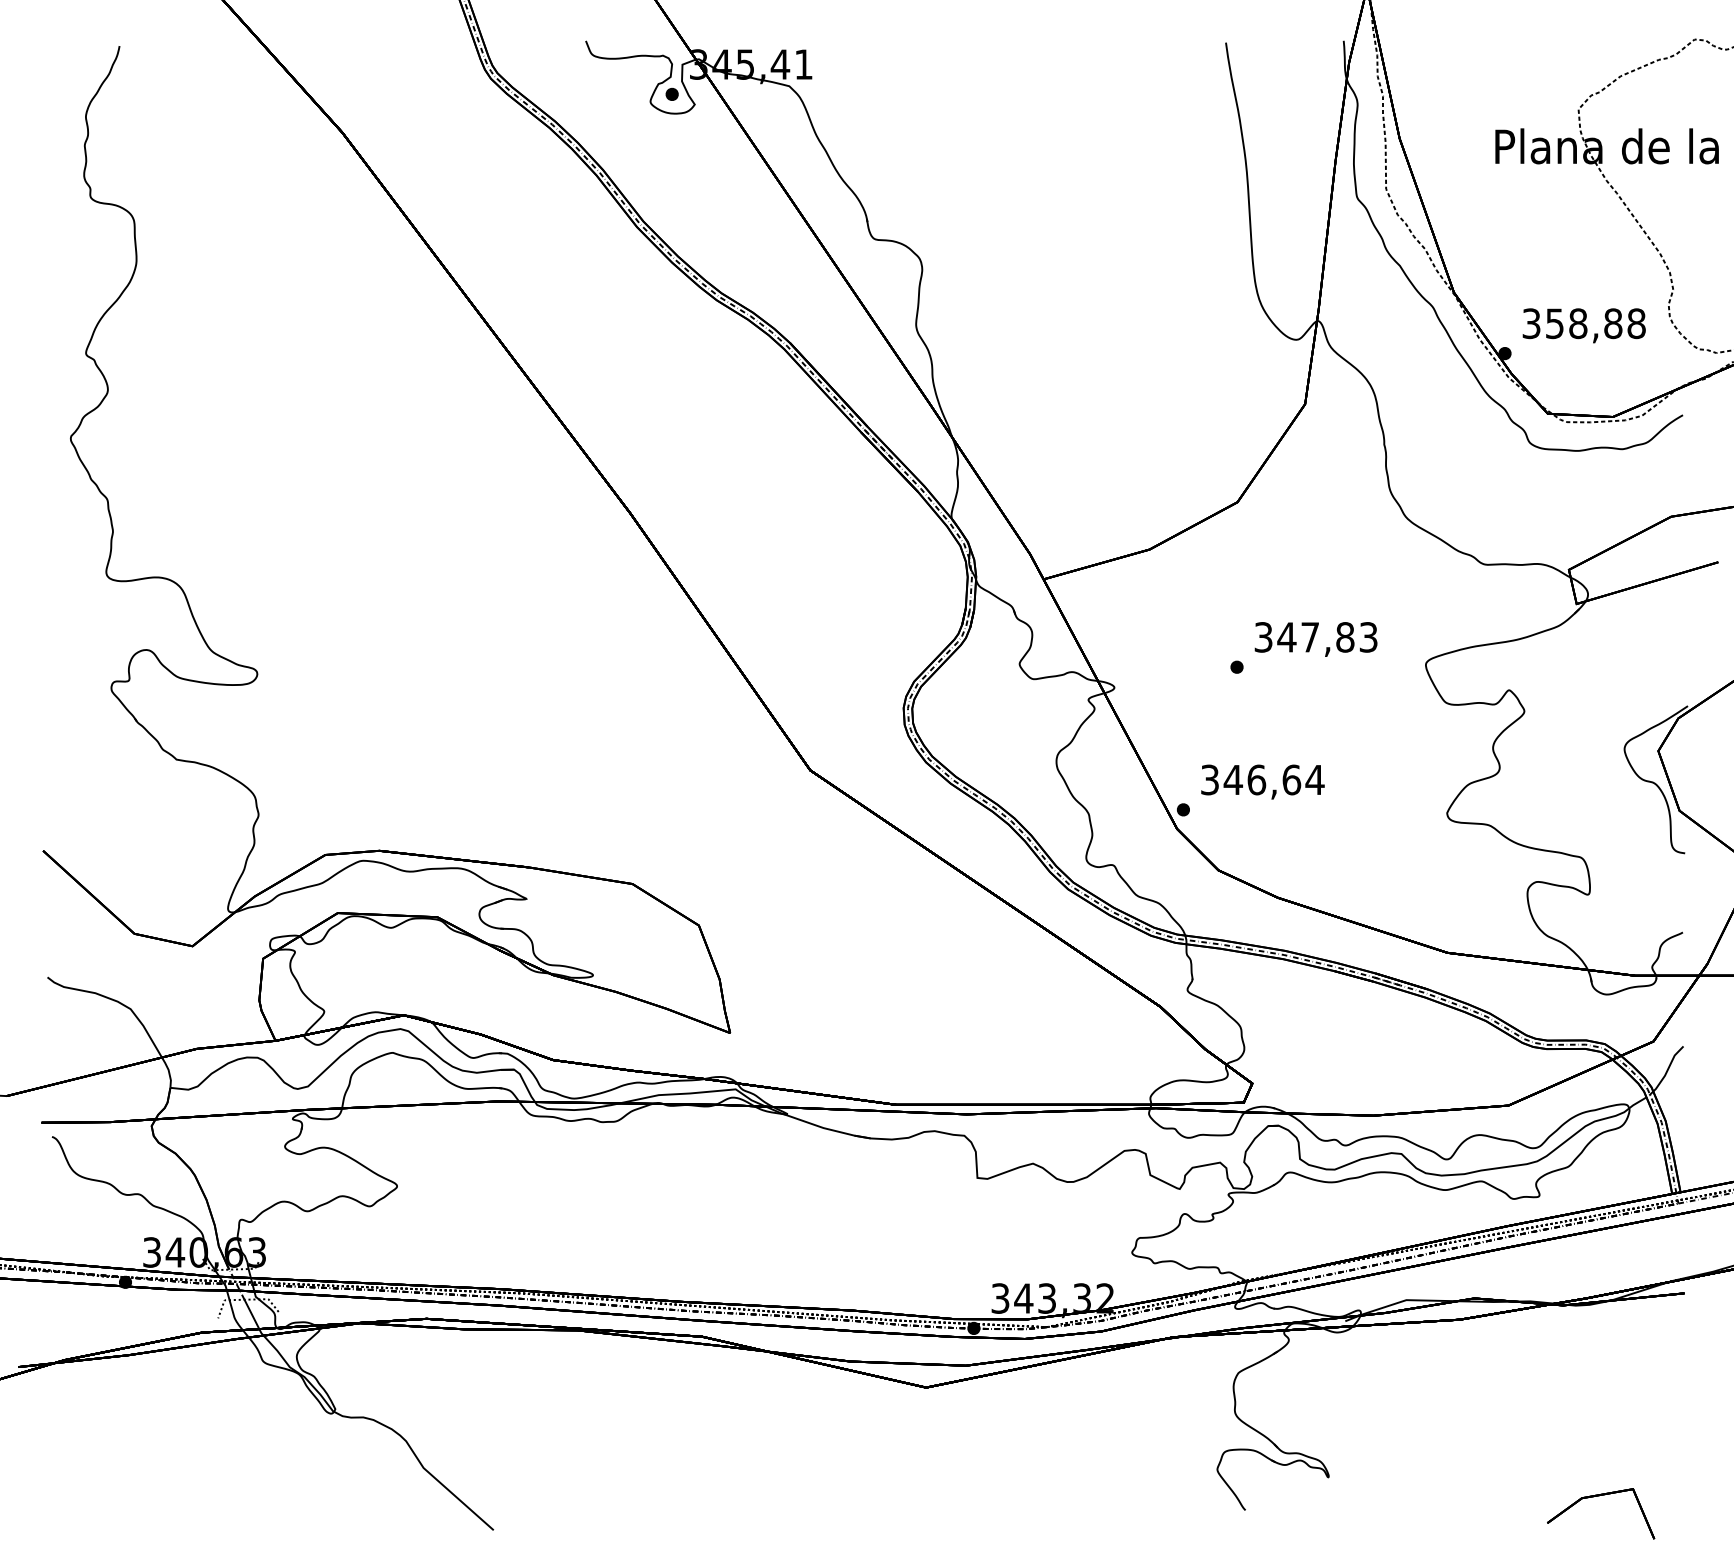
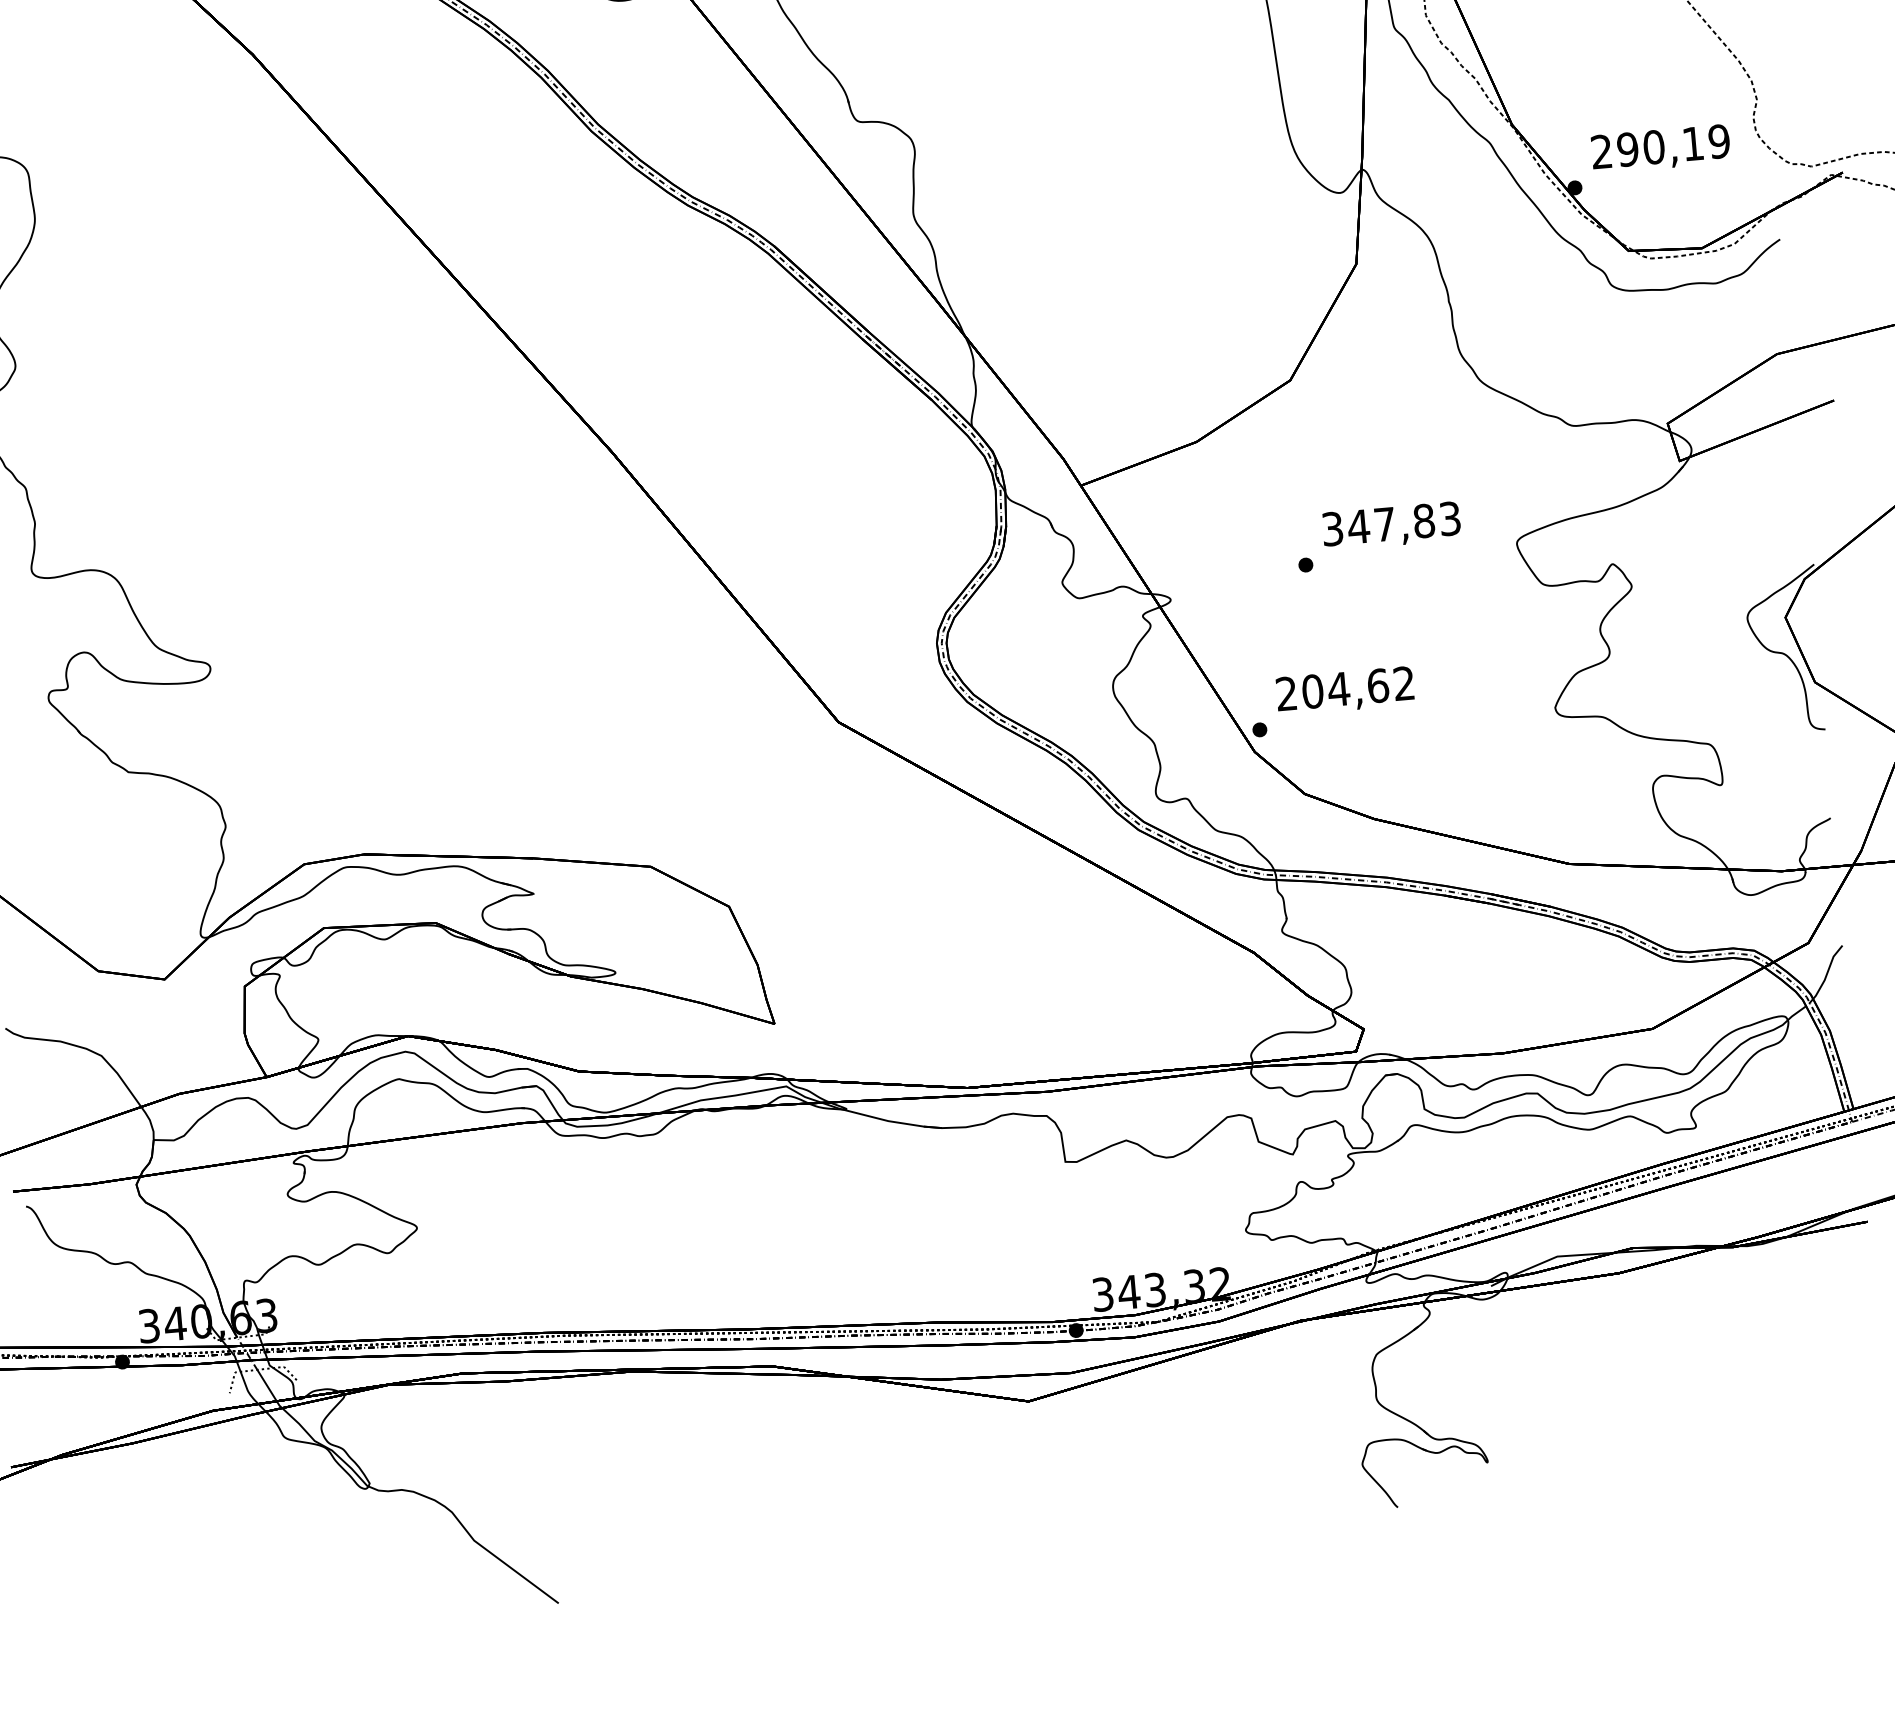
text: (1583, 323) -> (1659, 146), 358,88 -> 290,19
text: (1262, 779) -> (1345, 688), 346,64 -> 204,62
part: (1599, 1496) -> (1792, 1457), removed

